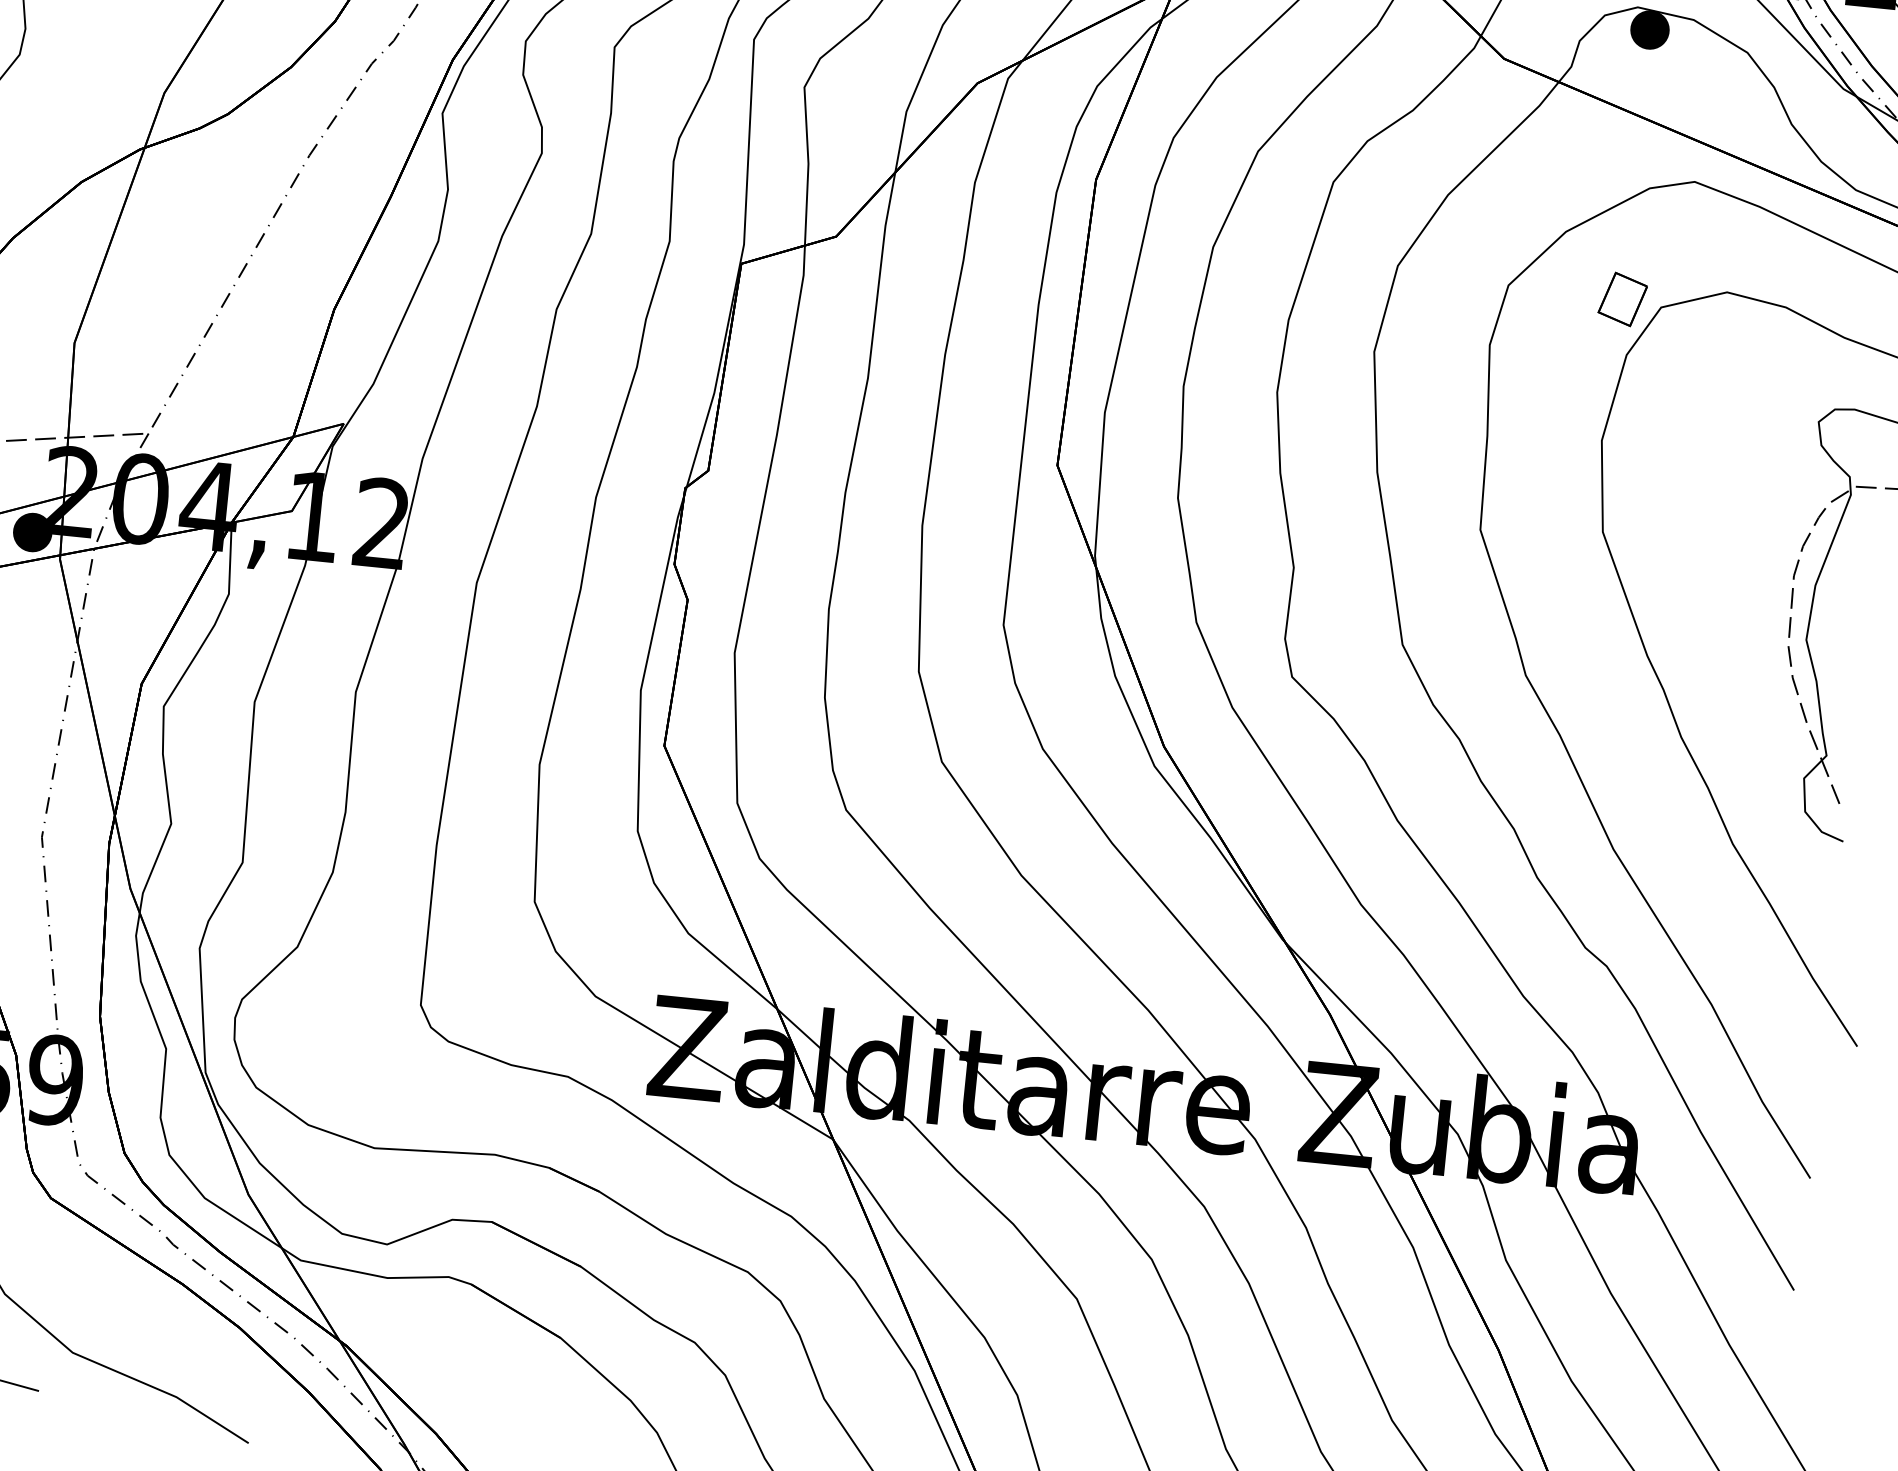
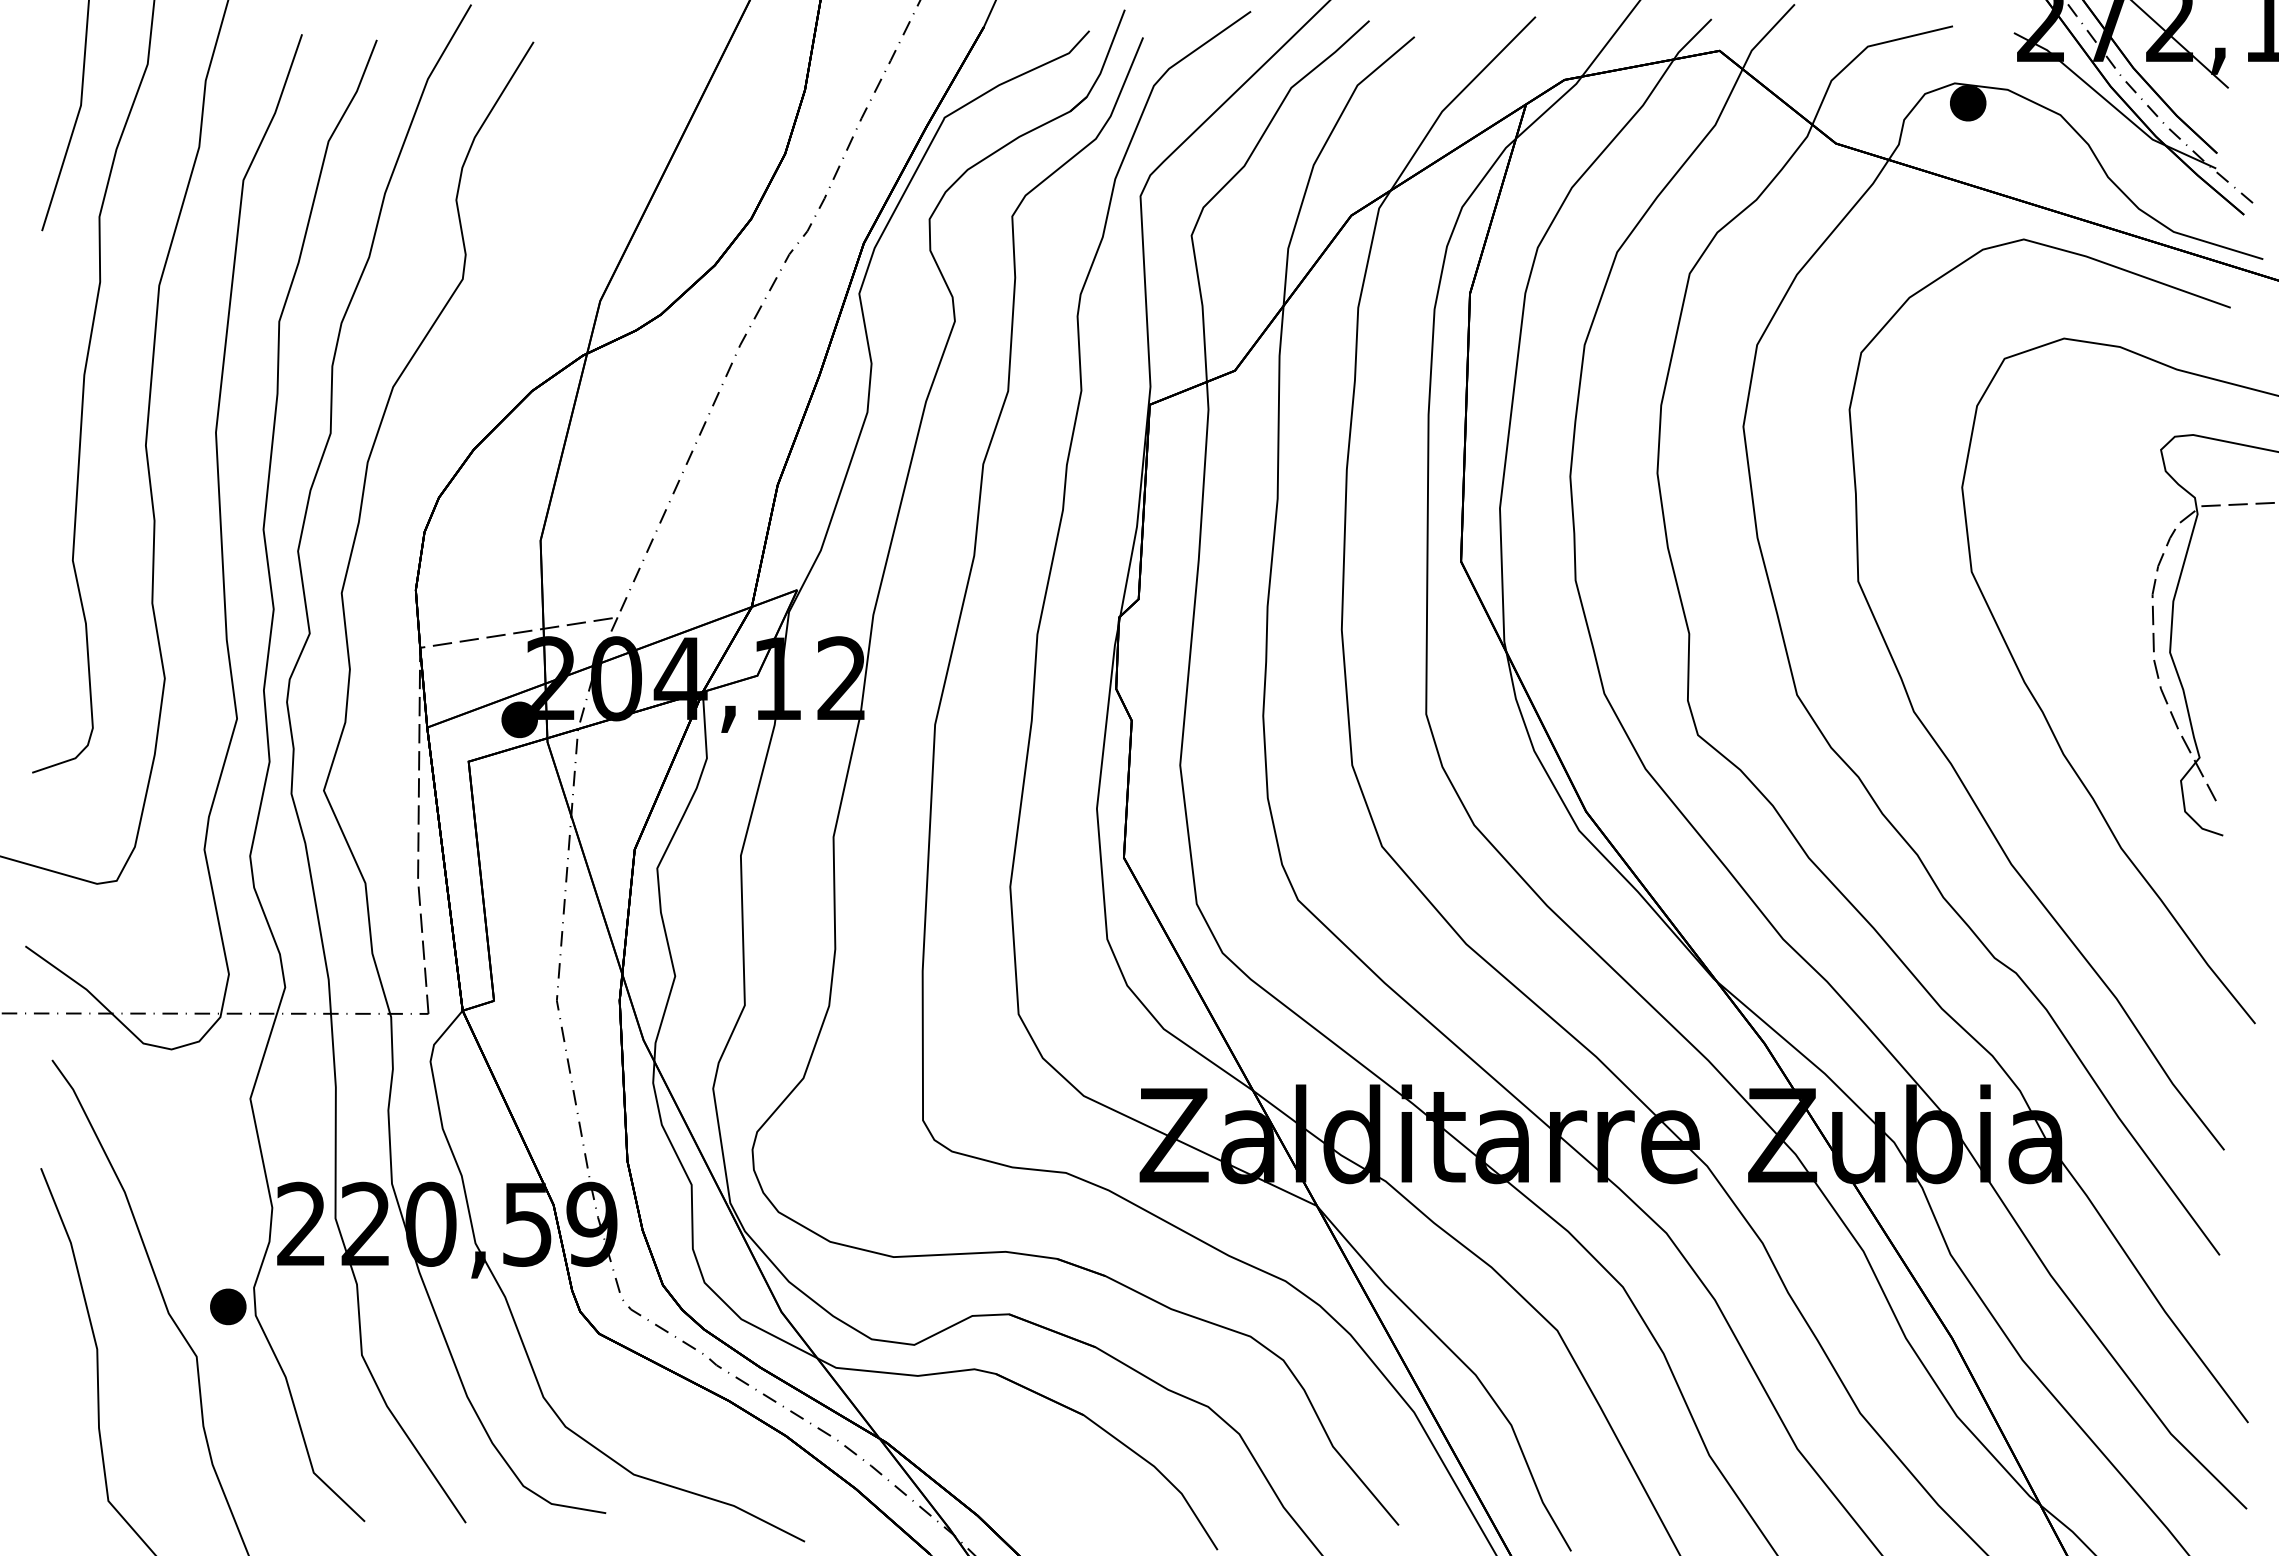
part: (1623, 299) -> (1968, 354), removed

